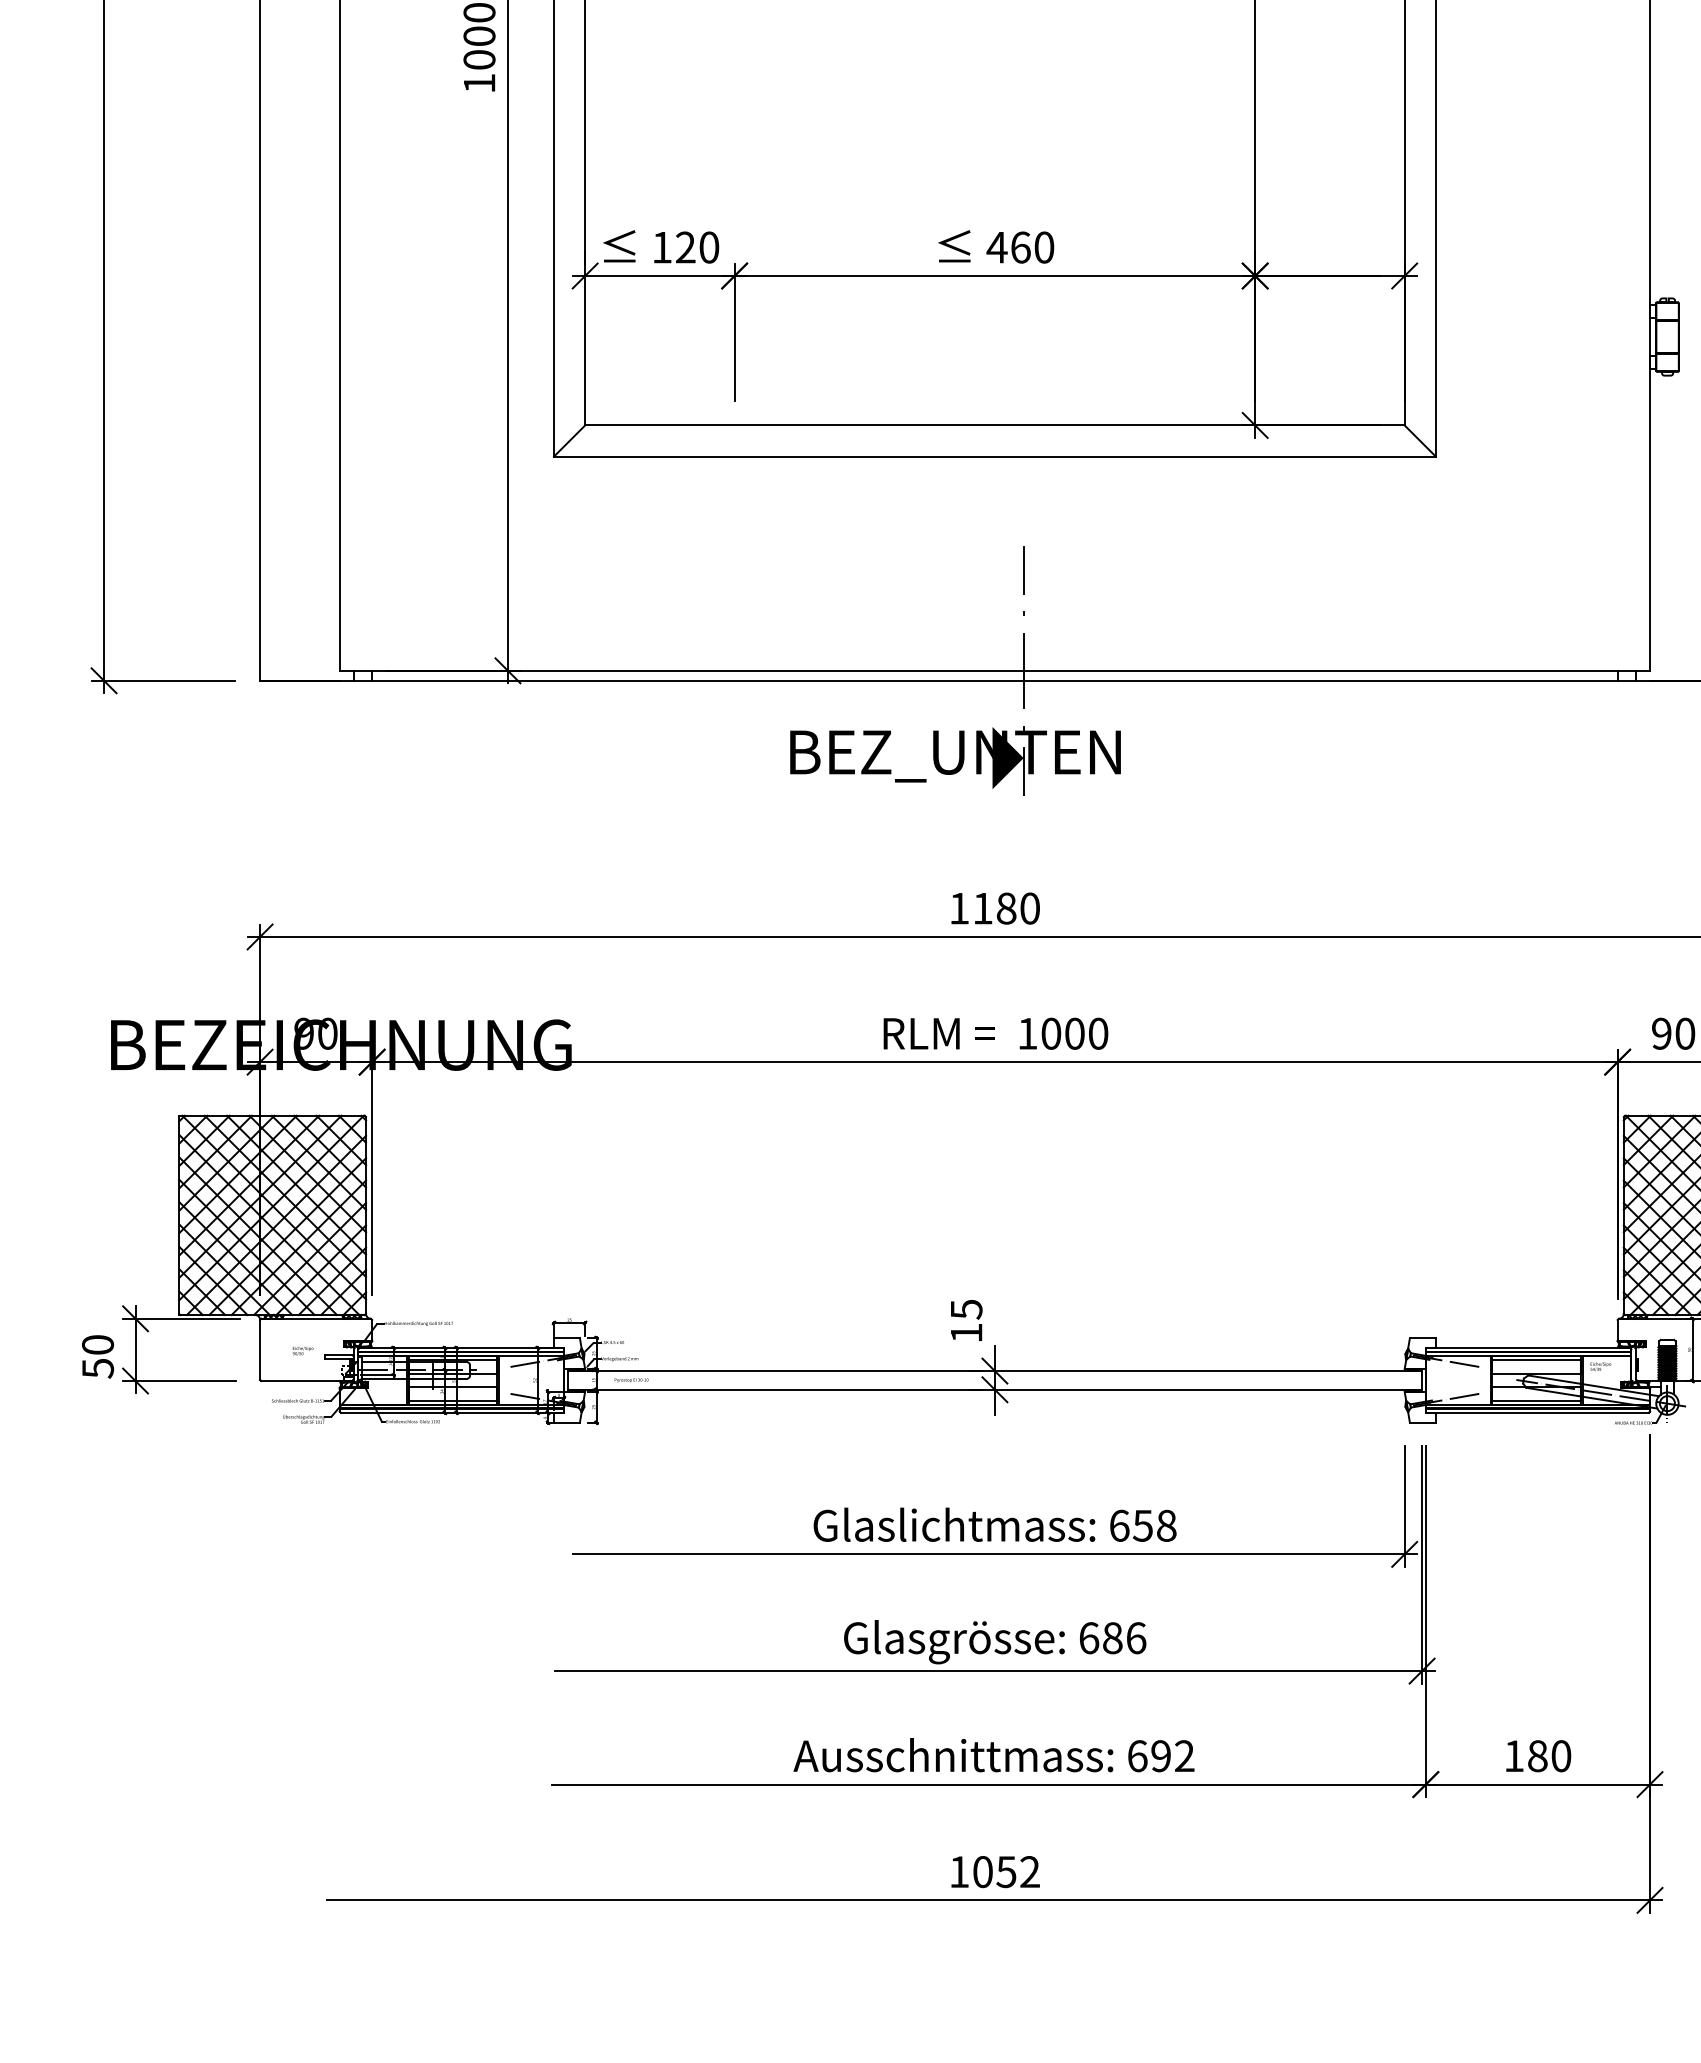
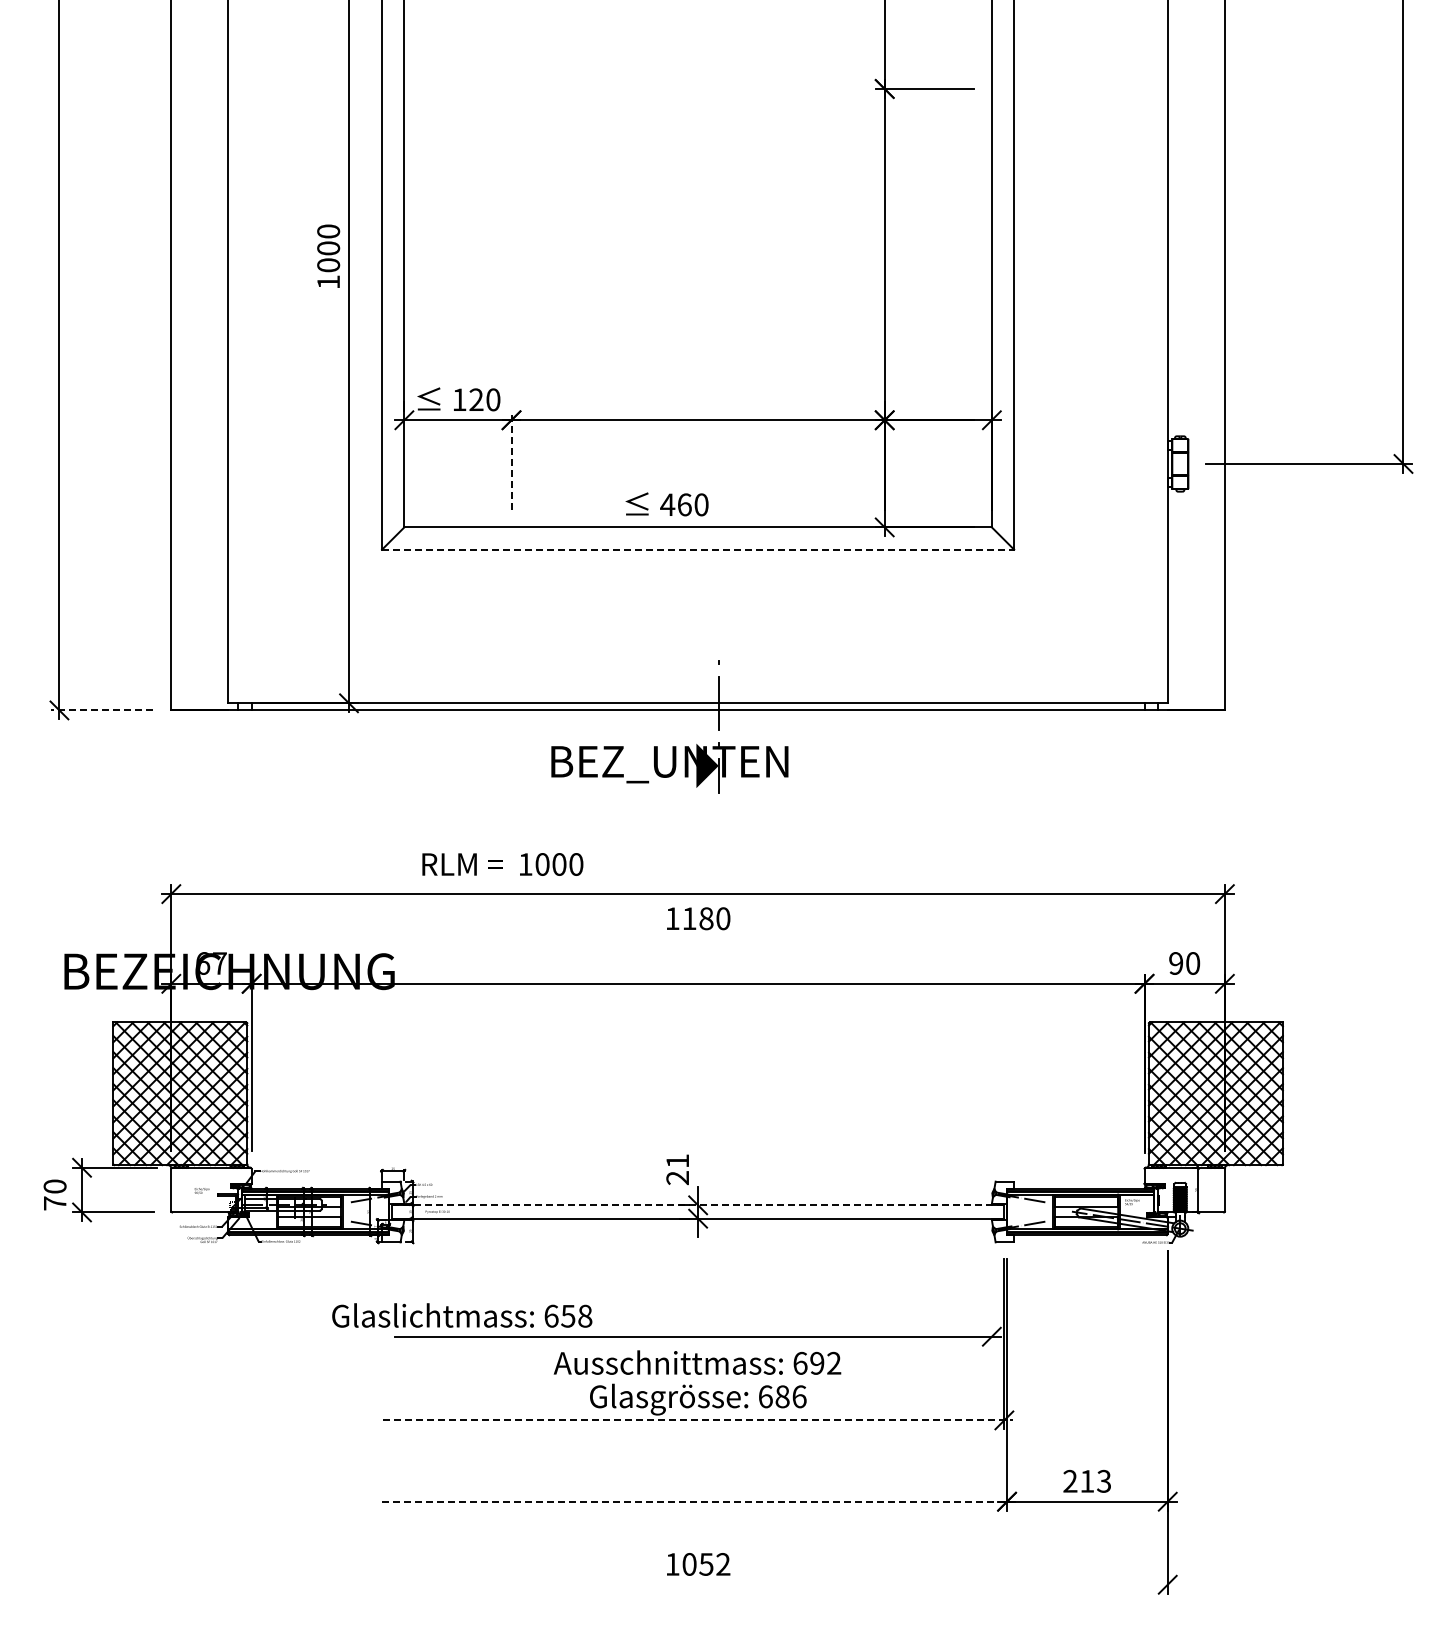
text: (995, 247) -> (666, 504), moved
line: (734, 330) -> (511, 459), solid -> dashed
line: (995, 456) -> (698, 549), solid -> dashed
line: (1023, 570) -> (718, 631), removed
line: (162, 680) -> (101, 710), solid -> dashed
text: (995, 908) -> (698, 918), moved
text: (316, 1033) -> (211, 963), 90 -> 67
text: (995, 1033) -> (502, 864), moved
text: (966, 1321) -> (677, 1169), 15 -> 21
text: (98, 1368) -> (55, 1203), 50 -> 70
line: (994, 1371) -> (697, 1205), solid -> dashed
line: (1404, 1505) -> (991, 1301), removed
text: (995, 1524) -> (462, 1315), moved
line: (995, 1671) -> (698, 1420), solid -> dashed
text: (994, 1754) -> (697, 1362), moved
text: (1538, 1754) -> (1087, 1480), 180 -> 213
line: (995, 1784) -> (698, 1501), solid -> dashed
line: (994, 1900) -> (697, 1584), removed

